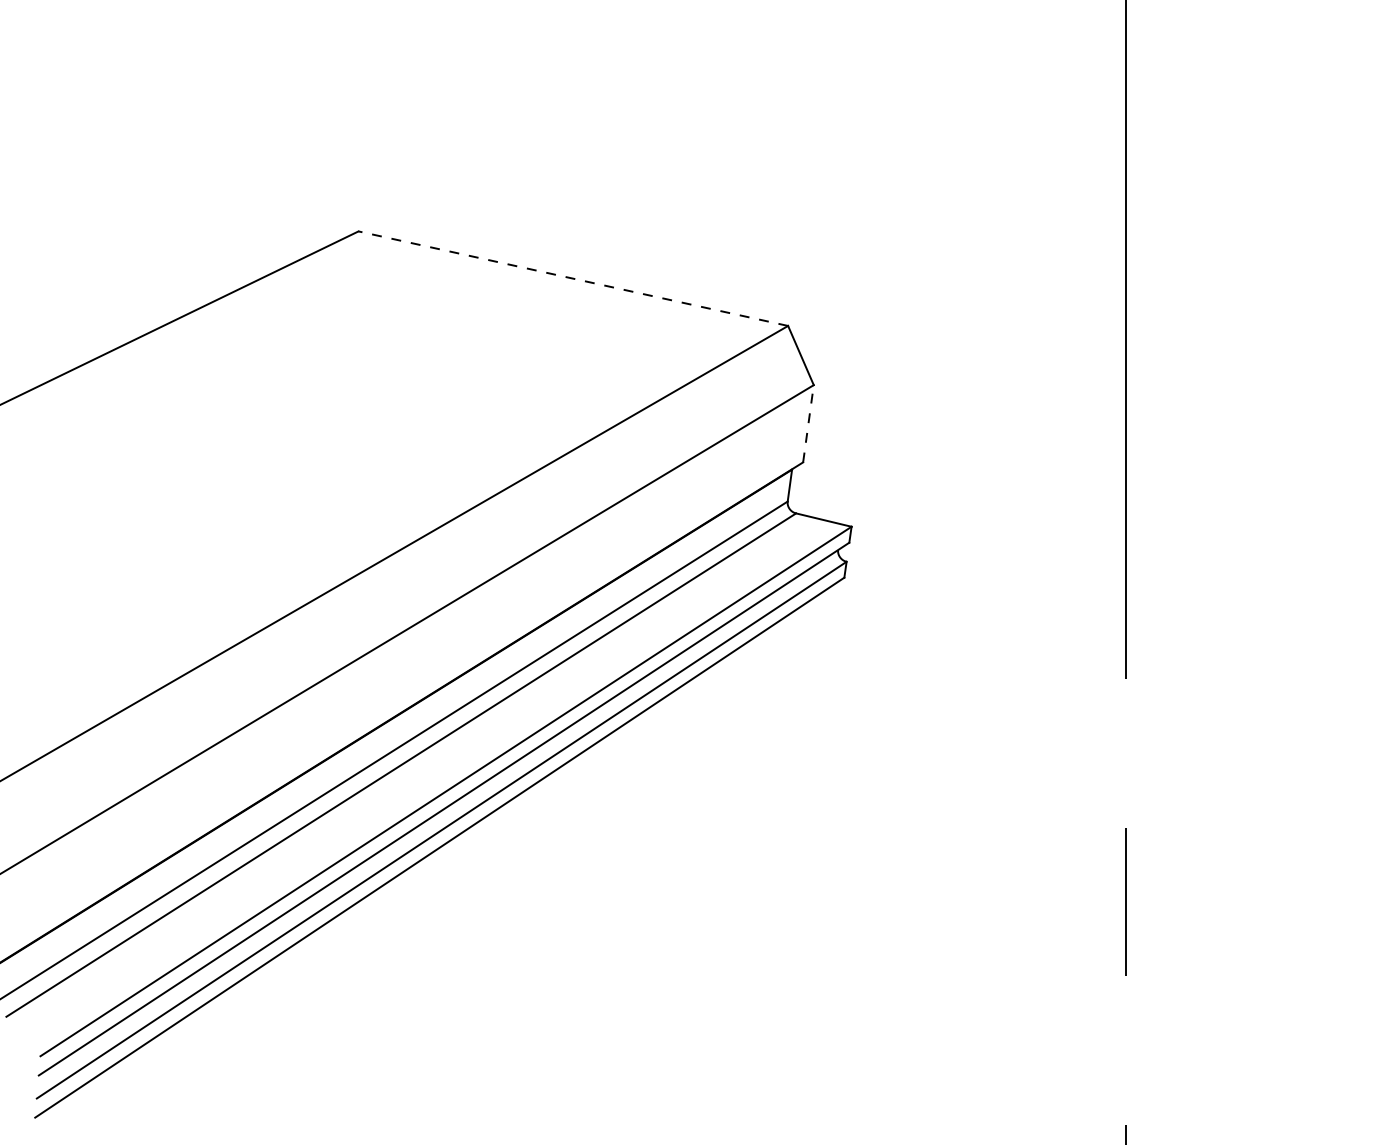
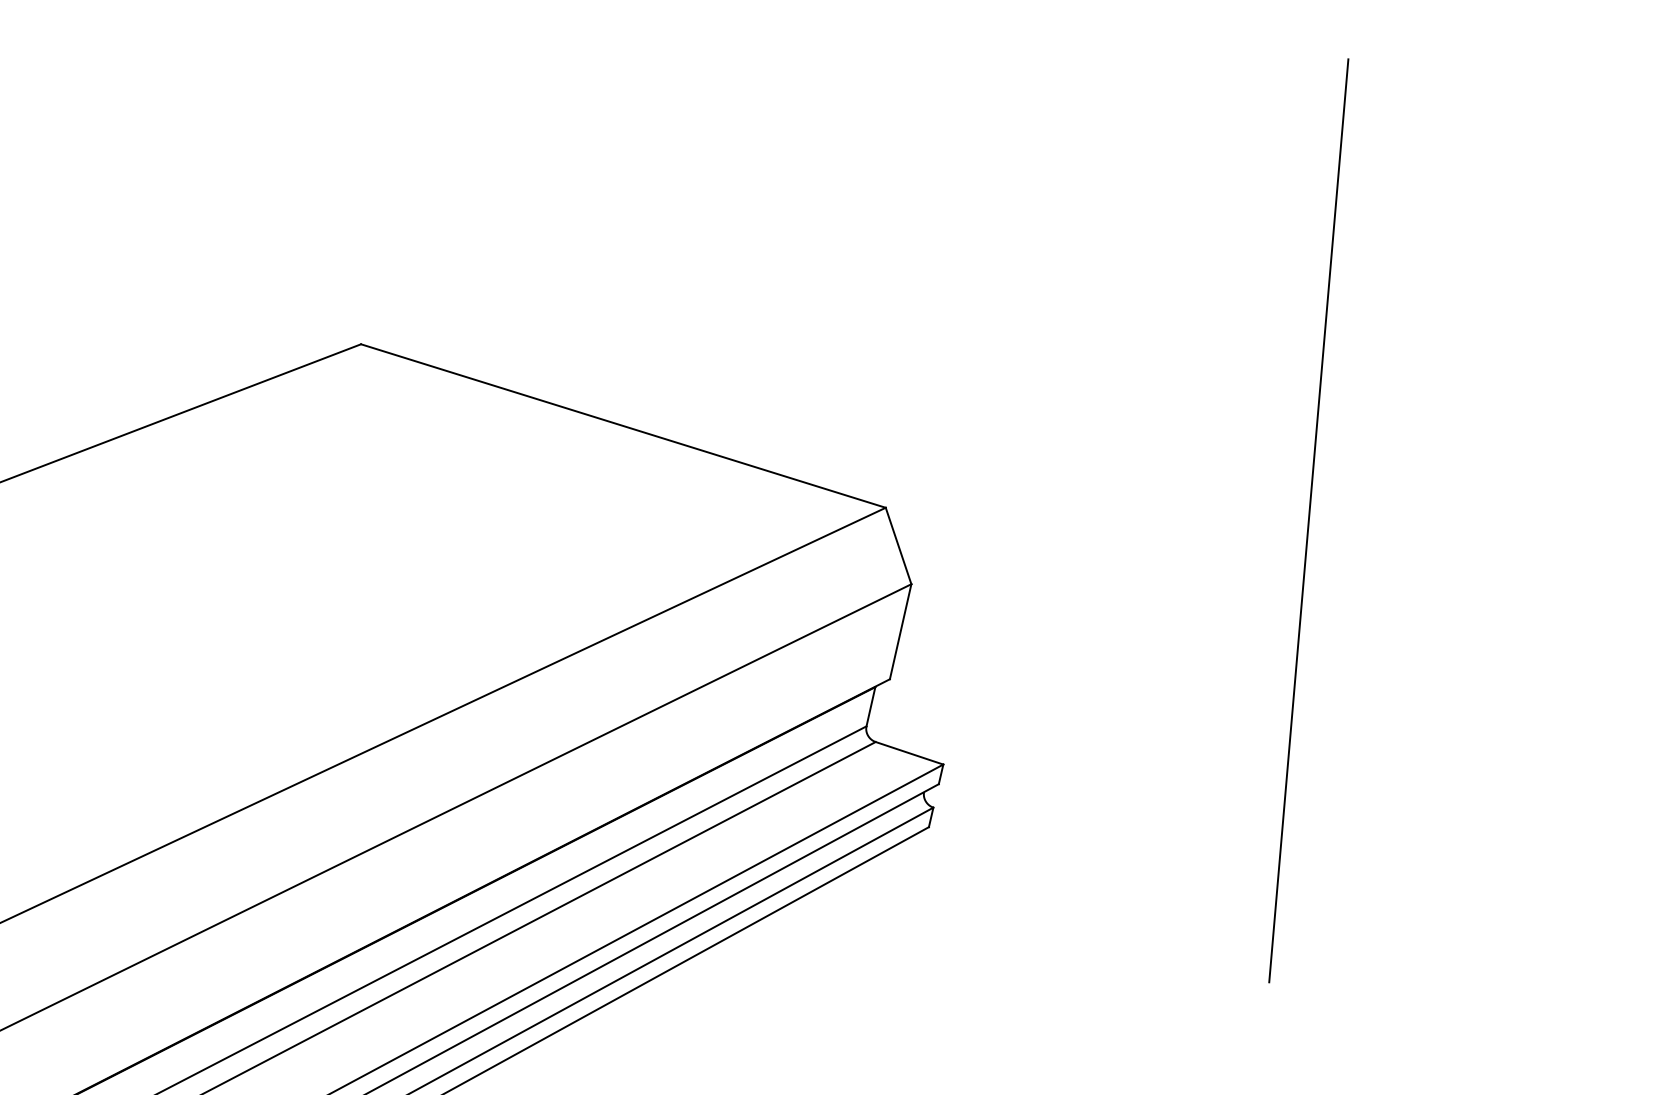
line: (573, 278) -> (623, 425), dashed -> solid
line: (808, 423) -> (900, 631), dashed -> solid

